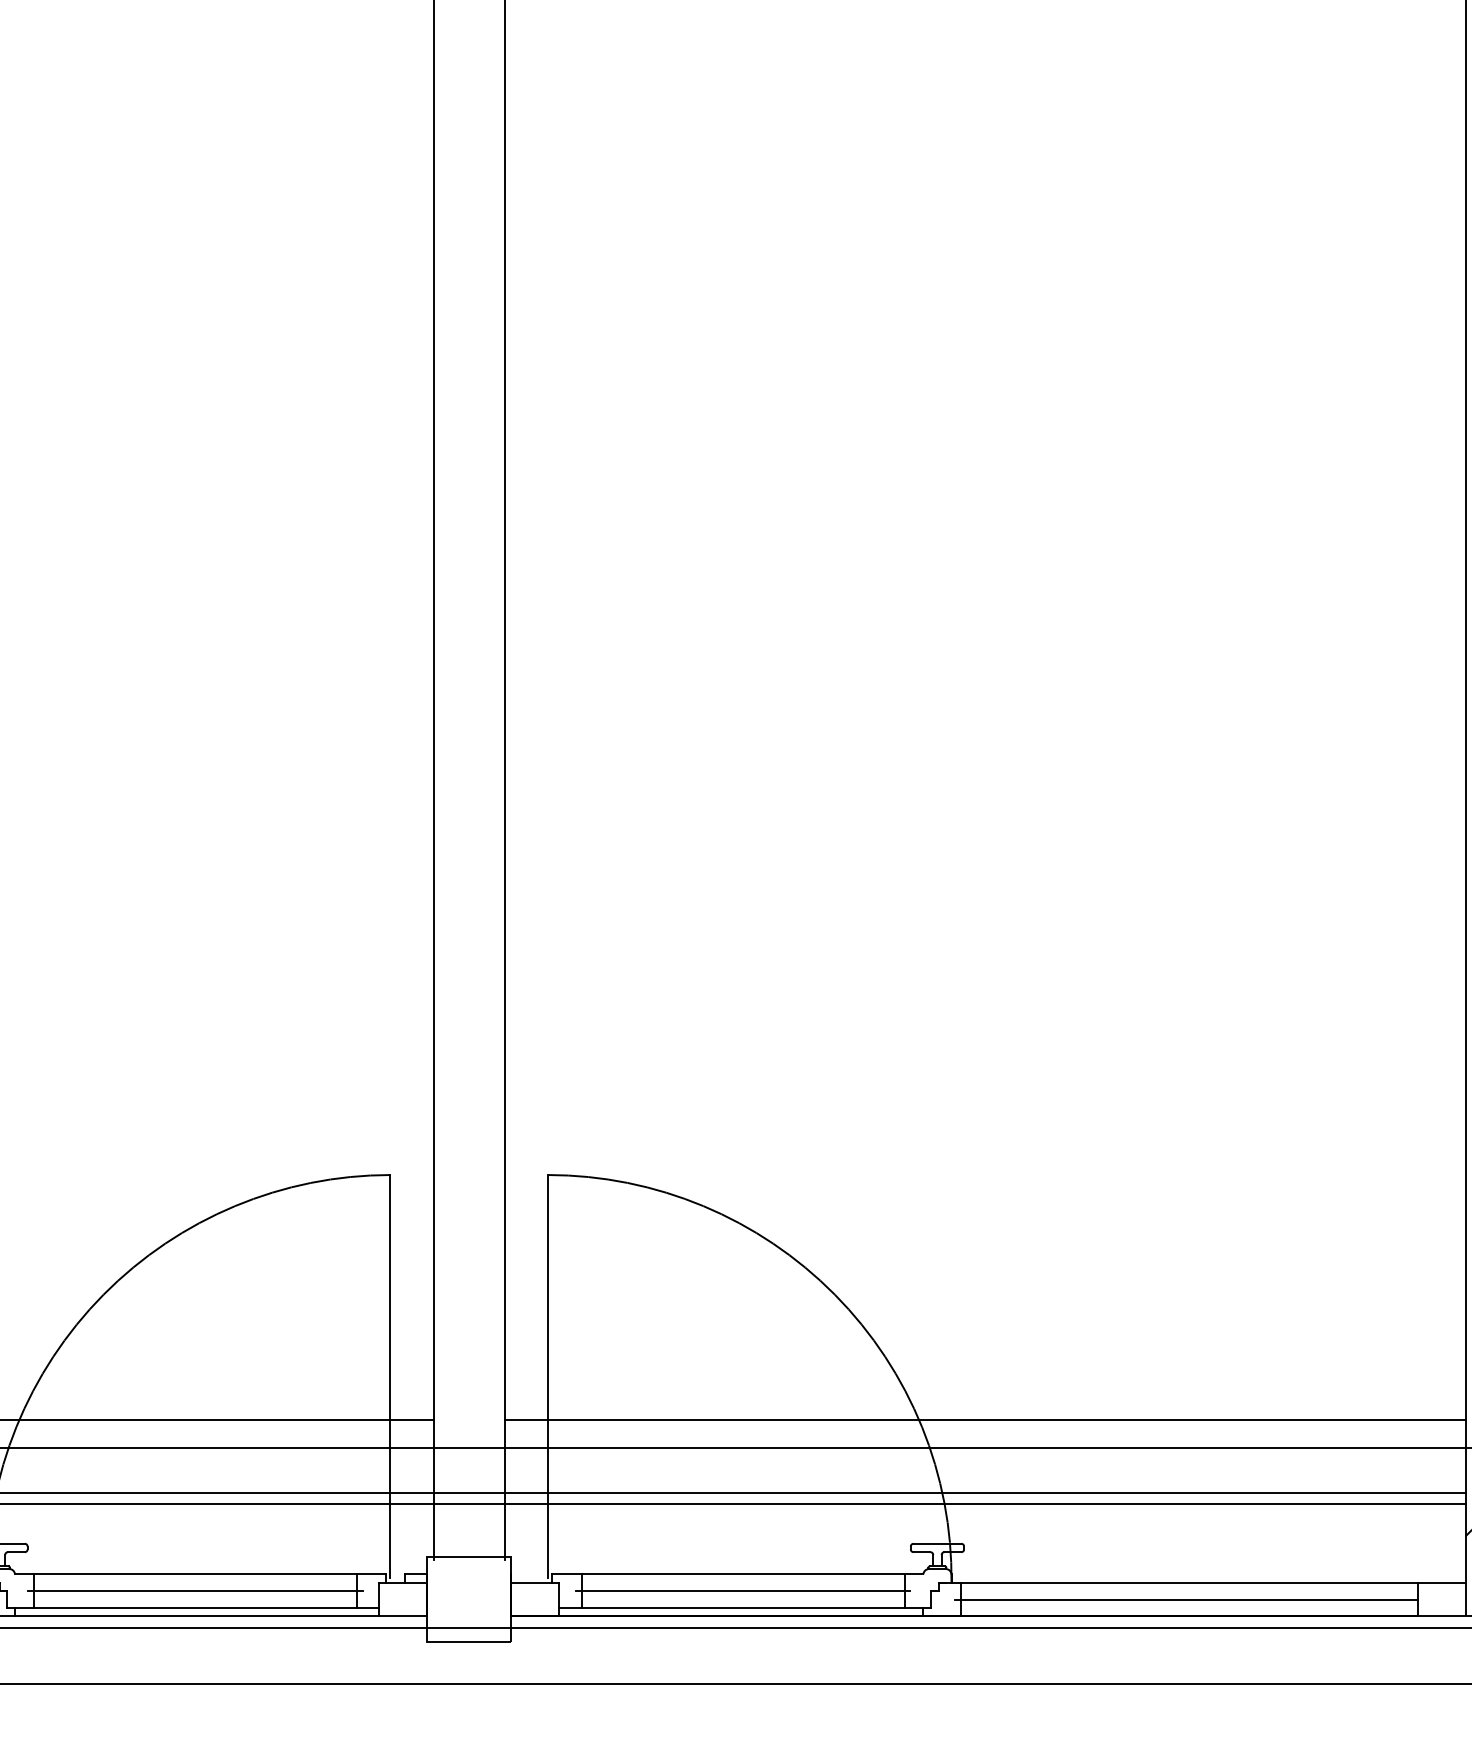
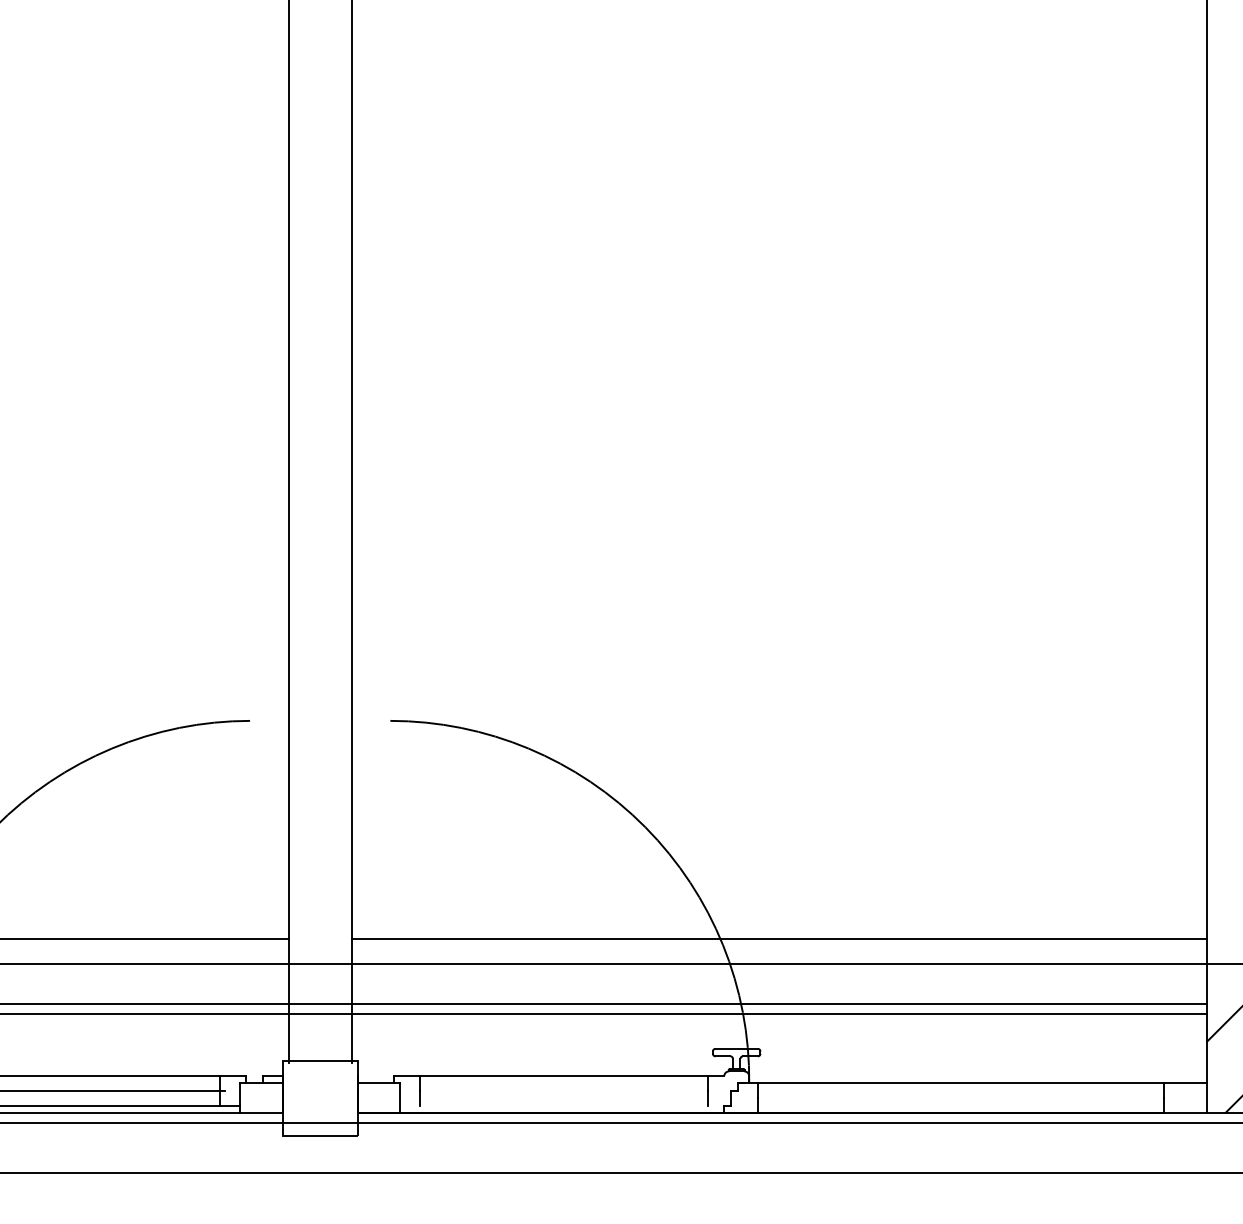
line: (390, 1376) -> (250, 900), removed
line: (548, 1376) -> (390, 900), removed
line: (742, 1591) -> (563, 1091), removed
line: (1186, 1599) -> (958, 1098), removed
line: (741, 1607) -> (562, 1105), removed

